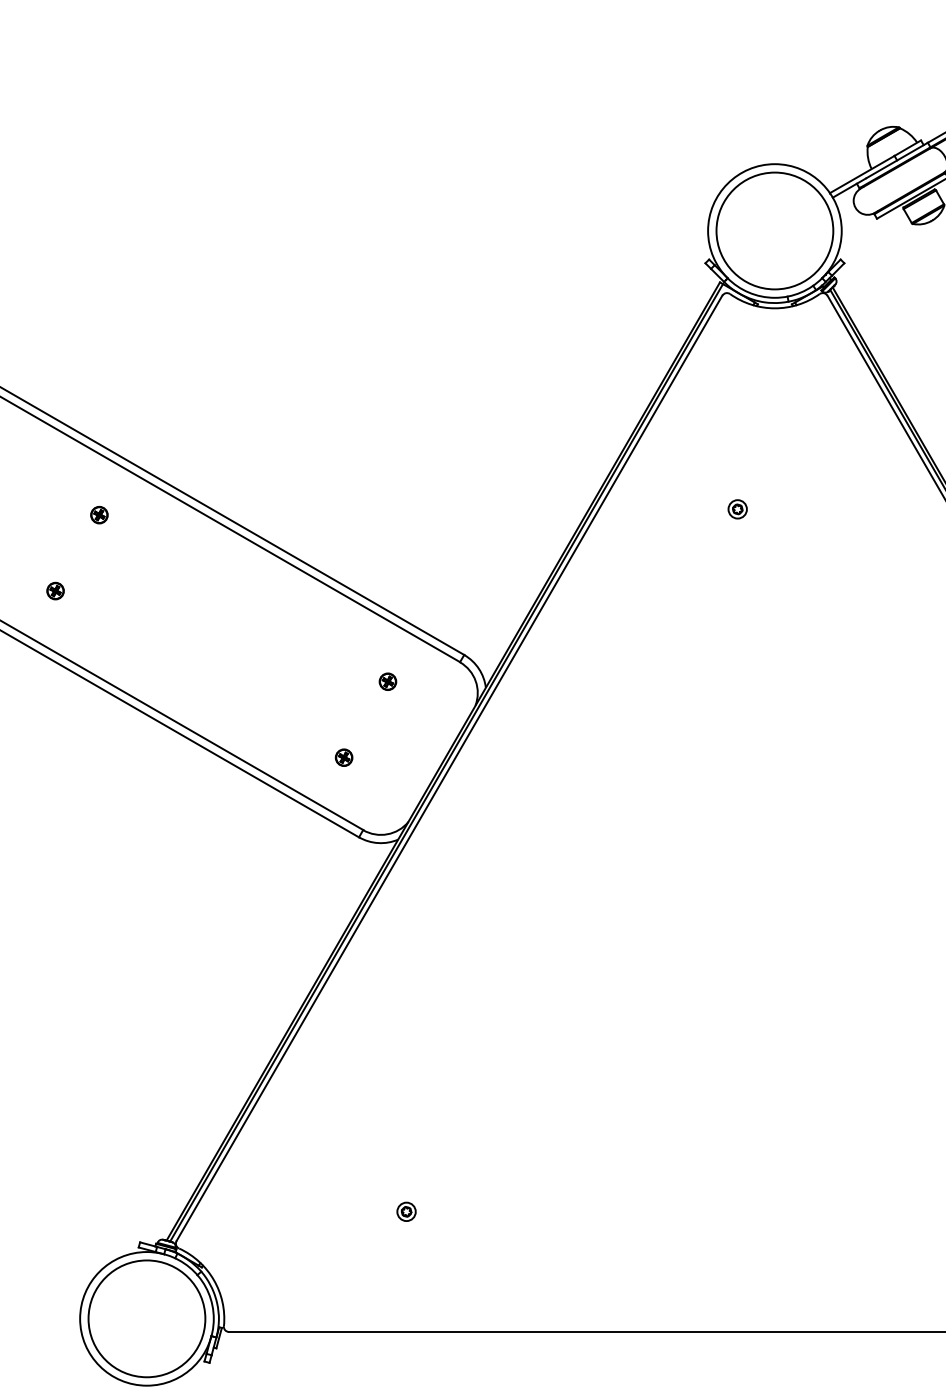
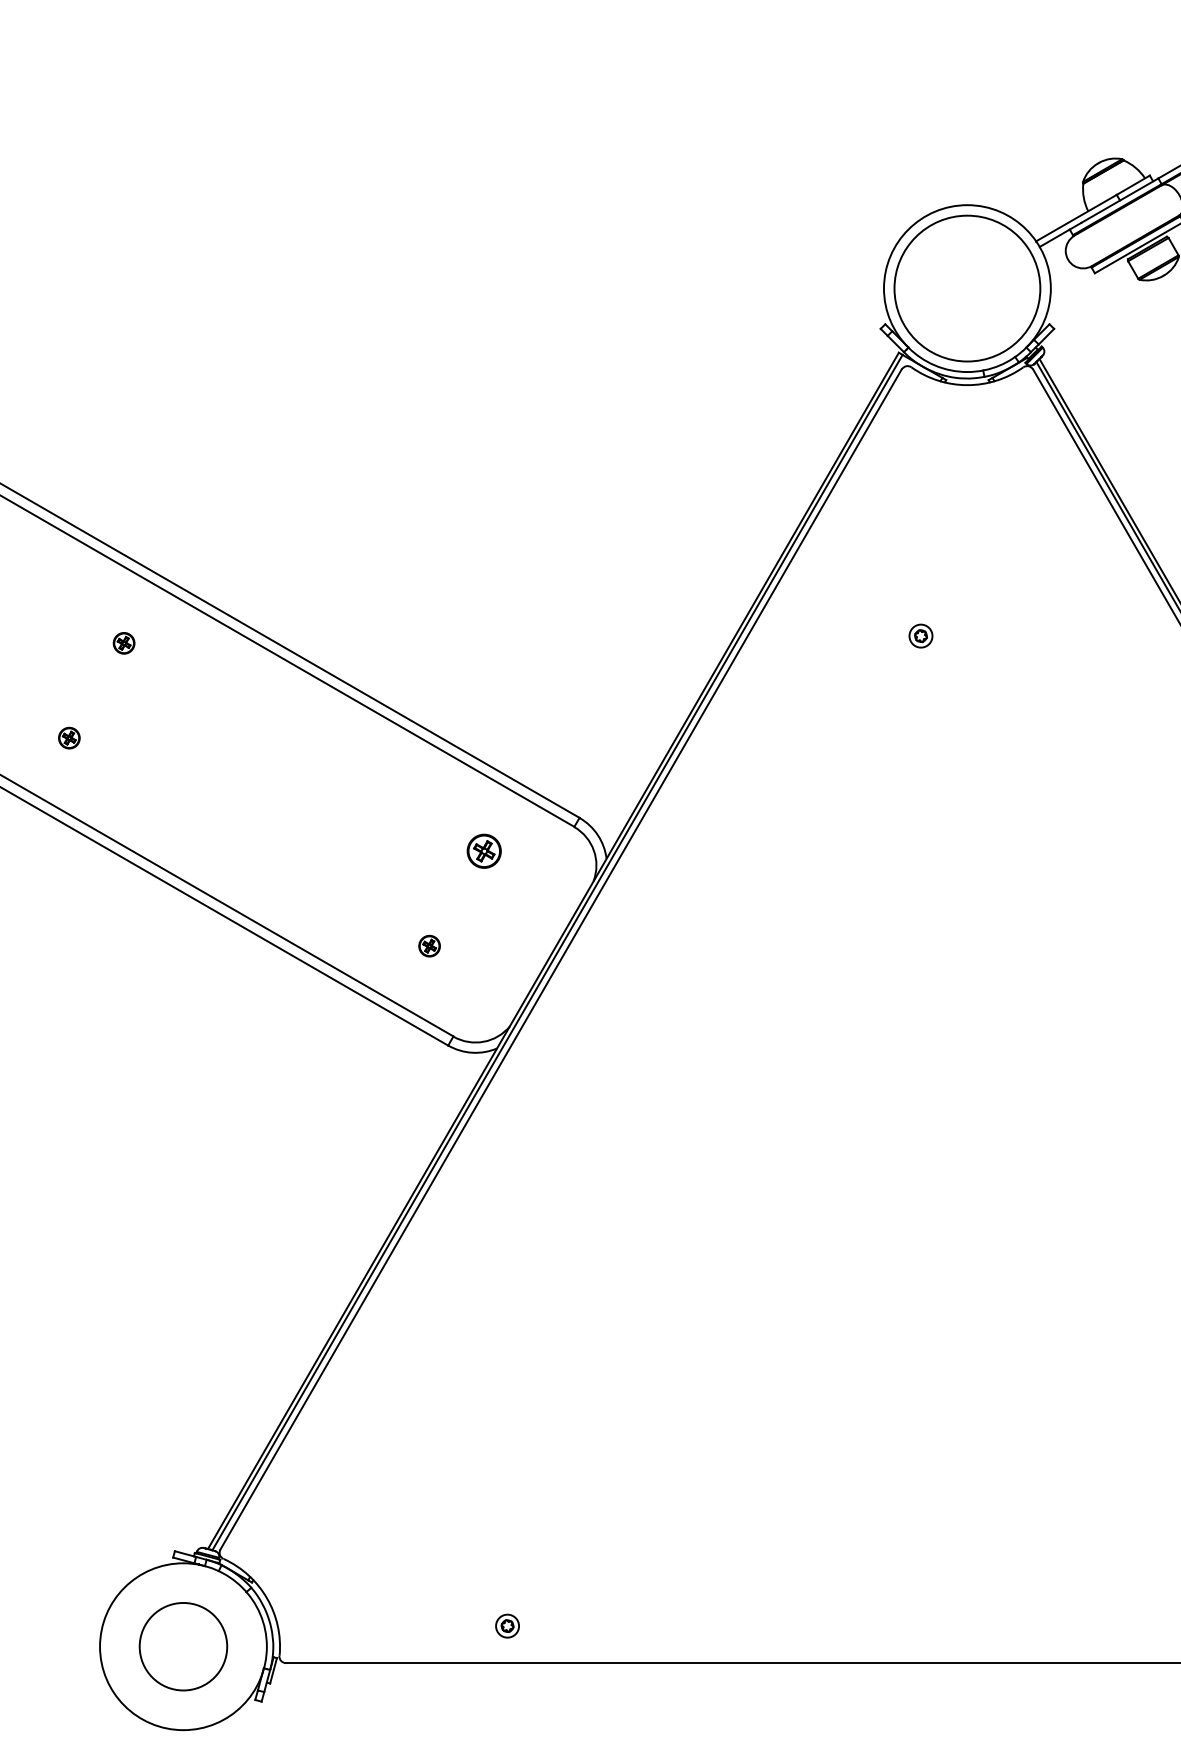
part: (388, 681) -> (484, 851), size x1.6
part: (406, 1211) -> (507, 1625), moved
circle: (146, 1318) -> (183, 1646), size x0.6

